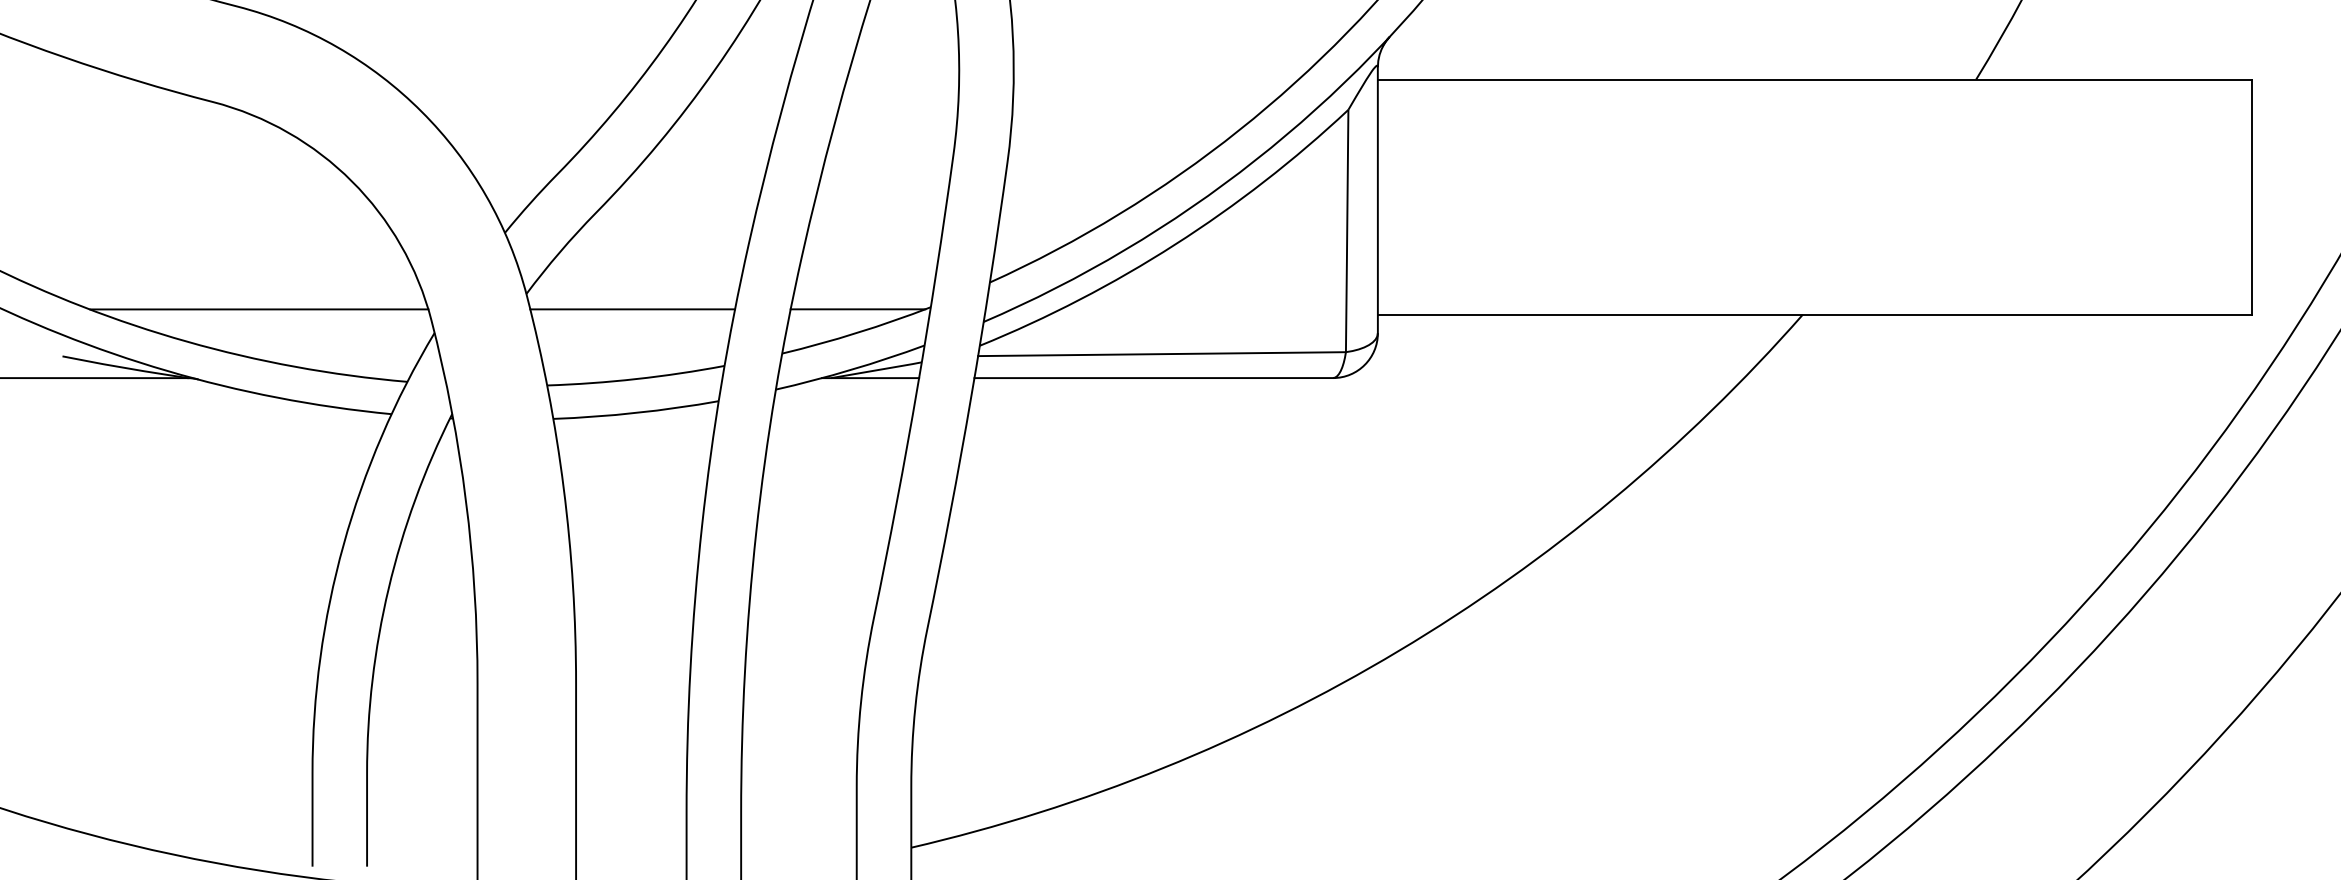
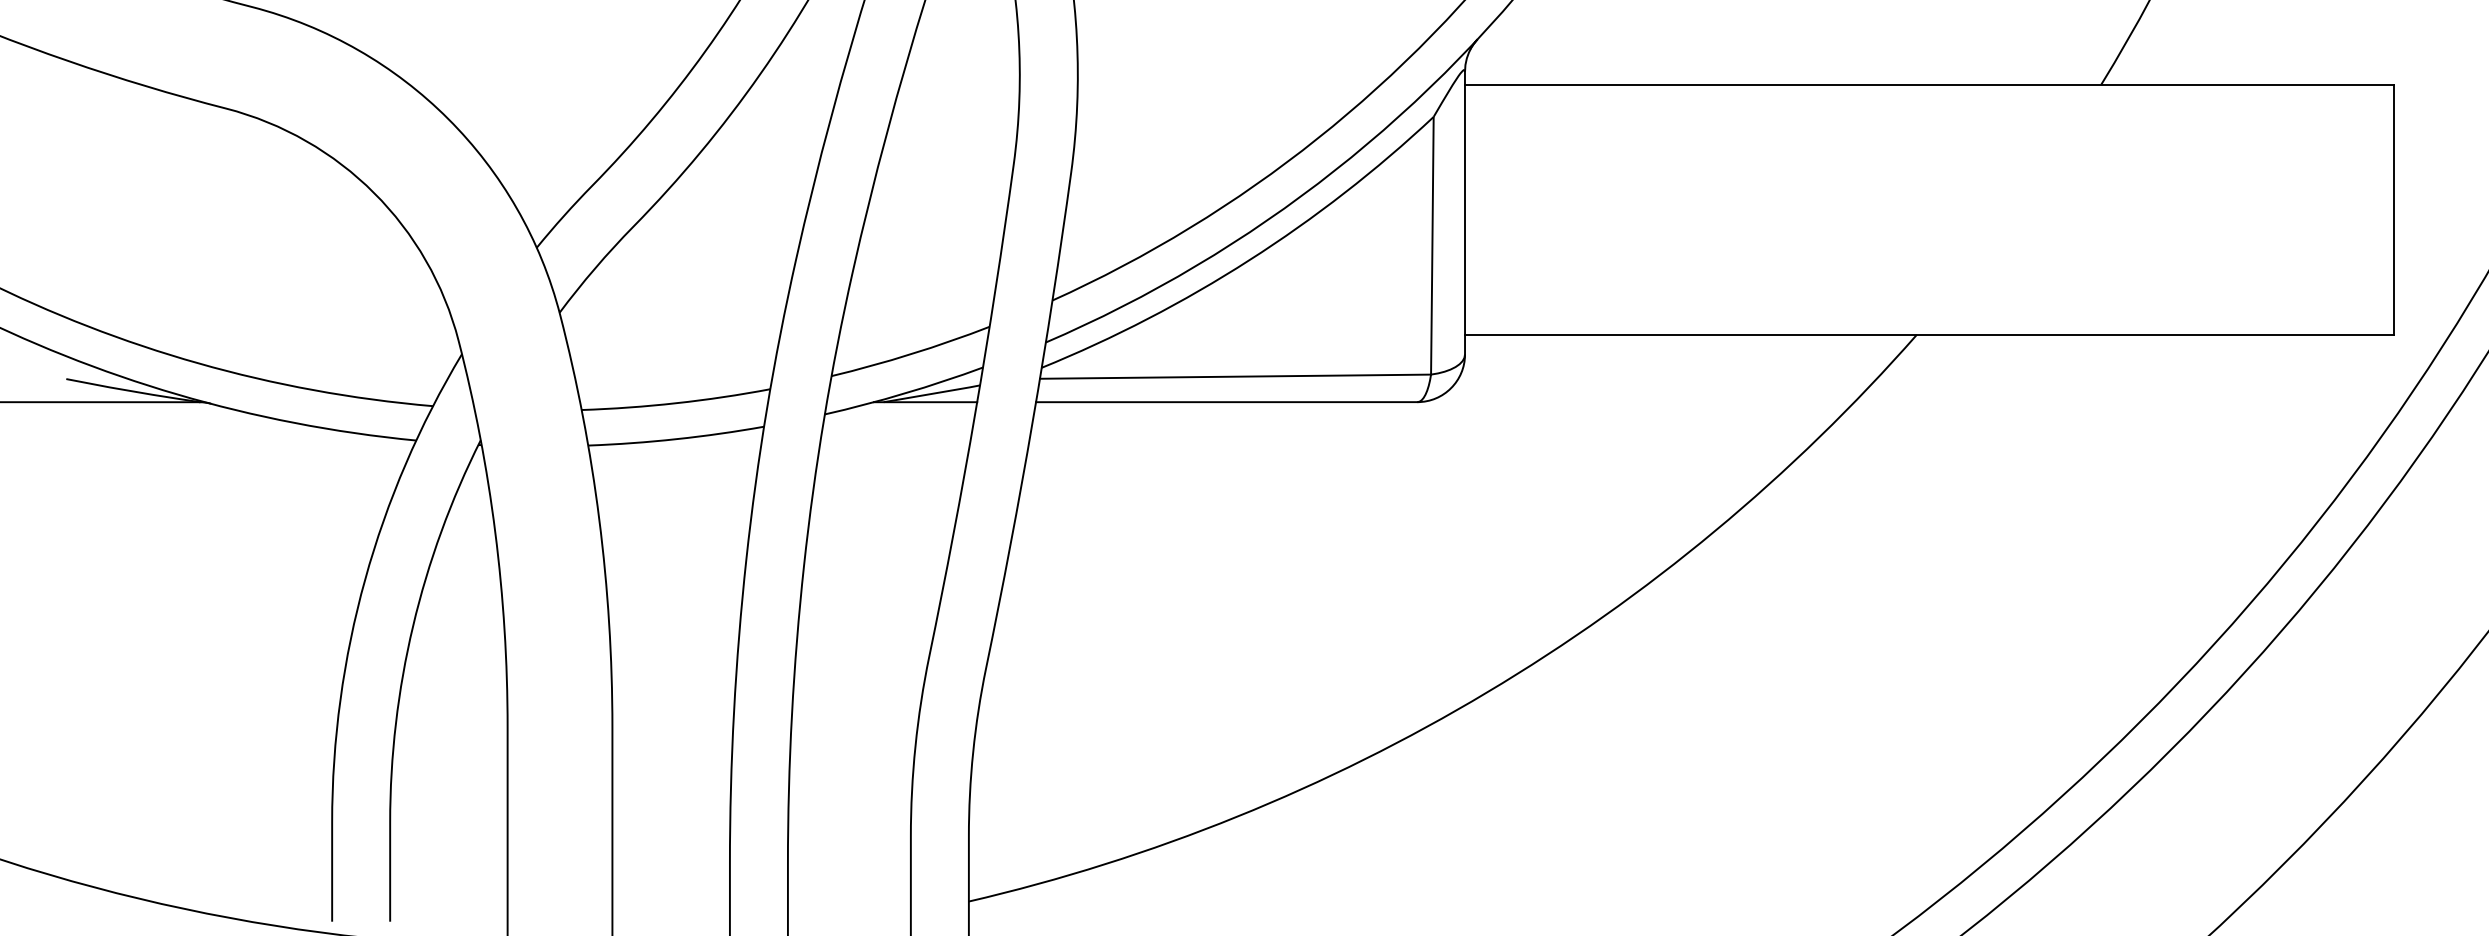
line: (259, 309) -> (275, 329), removed
line: (632, 309) -> (672, 329), removed
line: (857, 309) -> (911, 329), removed

